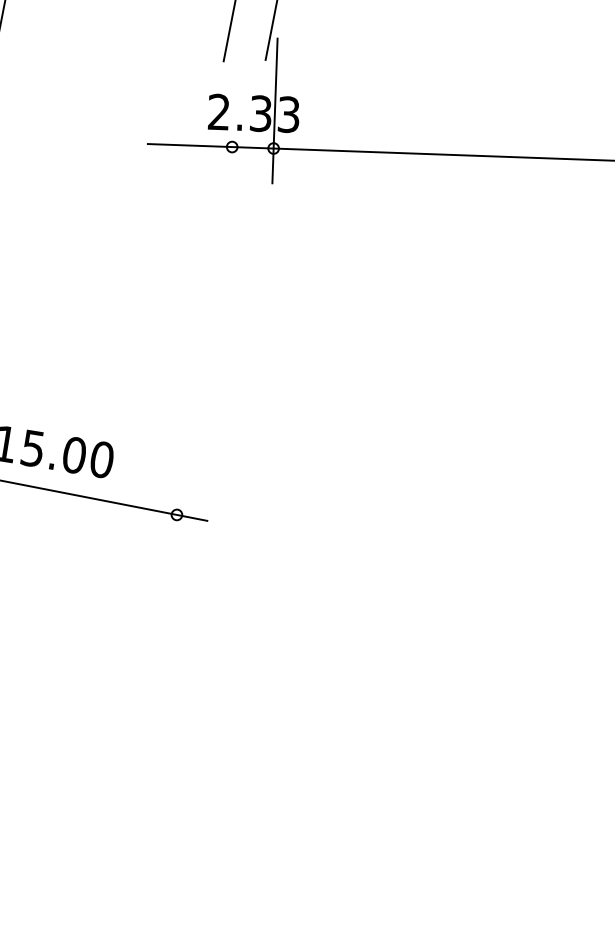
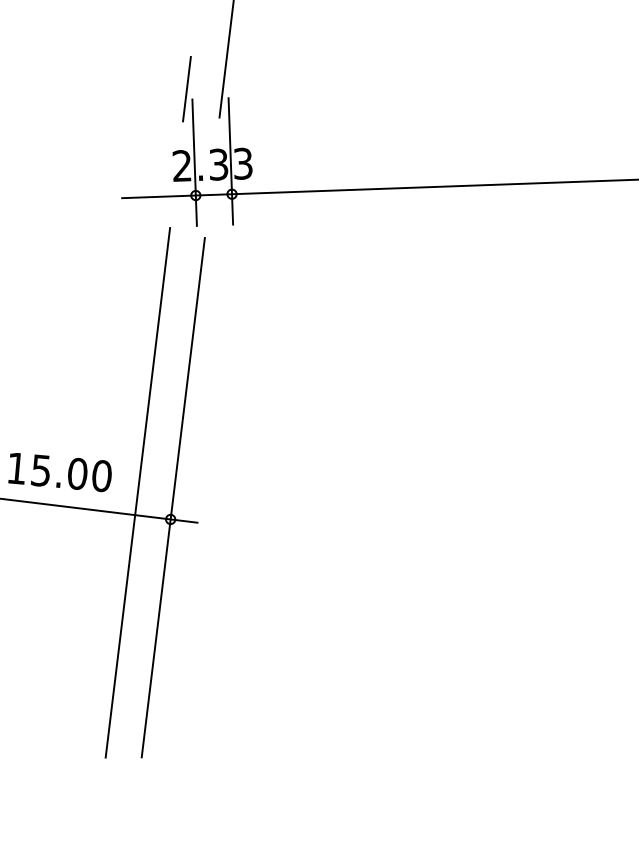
line: (233, 109) -> (194, 162), added
line: (141, 481) -> (137, 492), added
line: (180, 490) -> (172, 497), added

